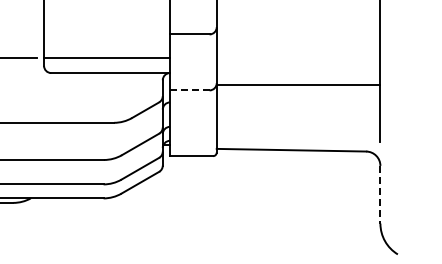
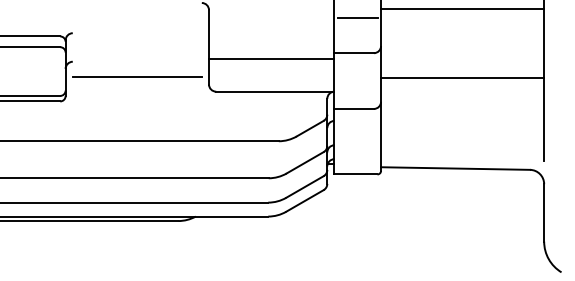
line: (106, 57) -> (271, 59), moved
line: (298, 84) -> (462, 77), moved
line: (190, 89) -> (354, 108), dashed -> solid
line: (380, 194) -> (544, 212), dashed -> solid

